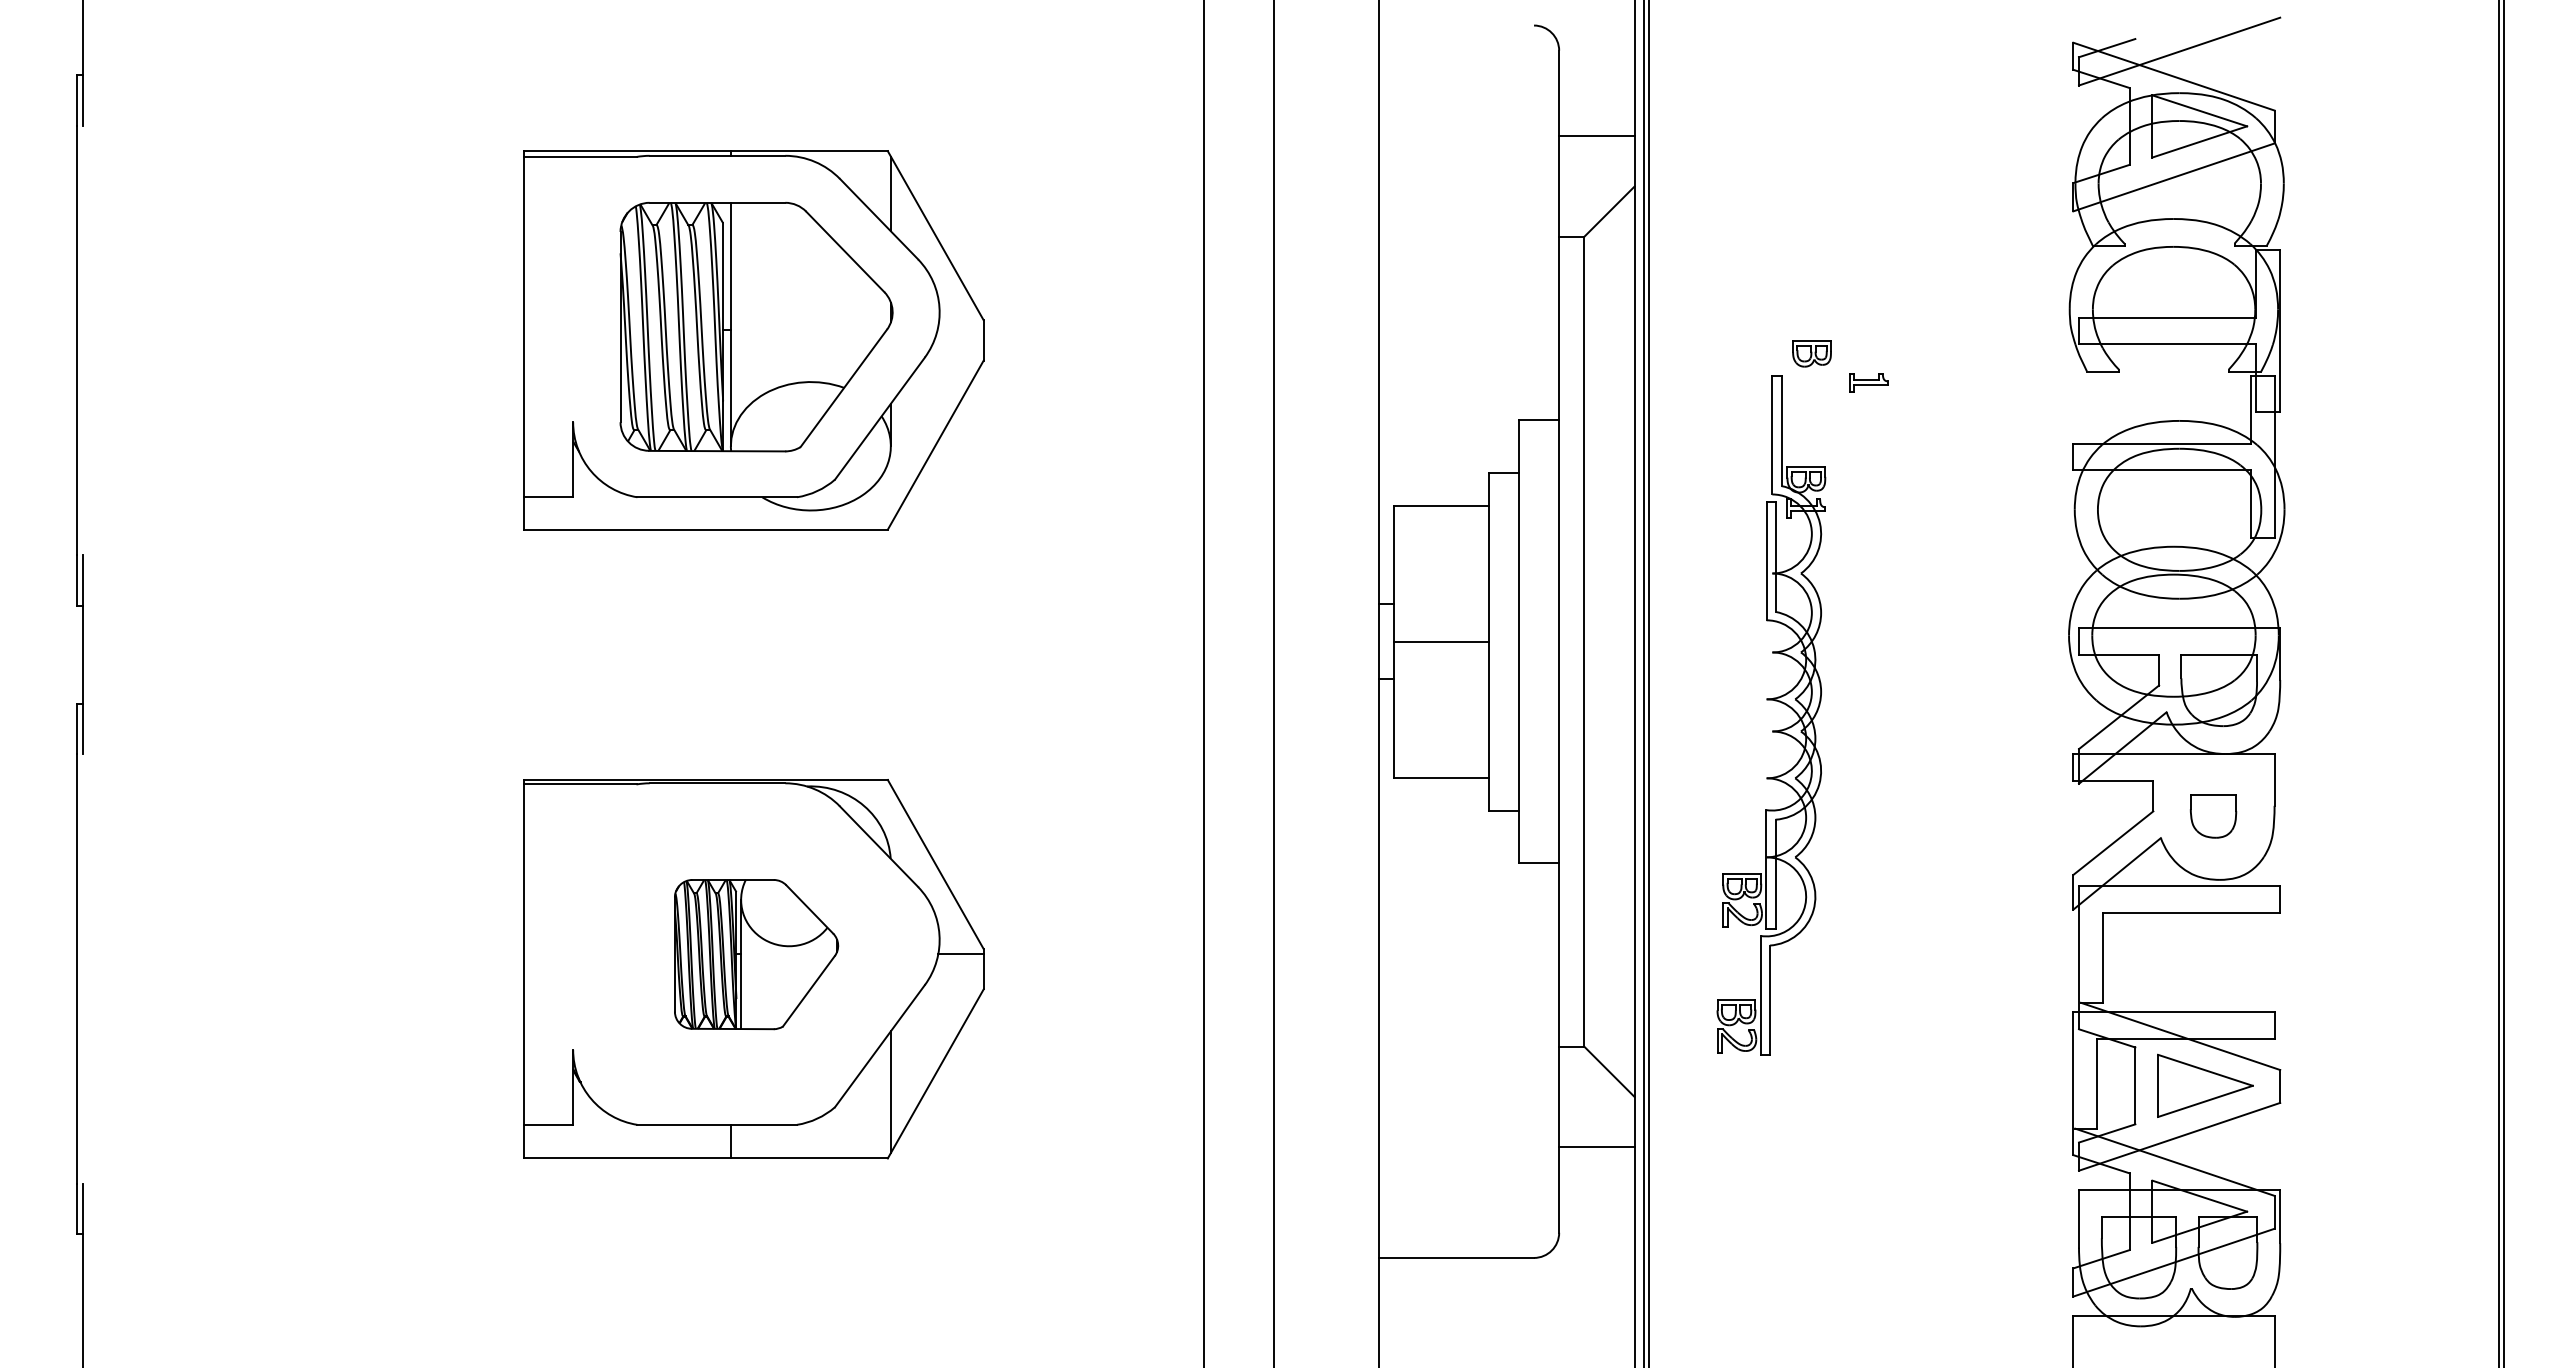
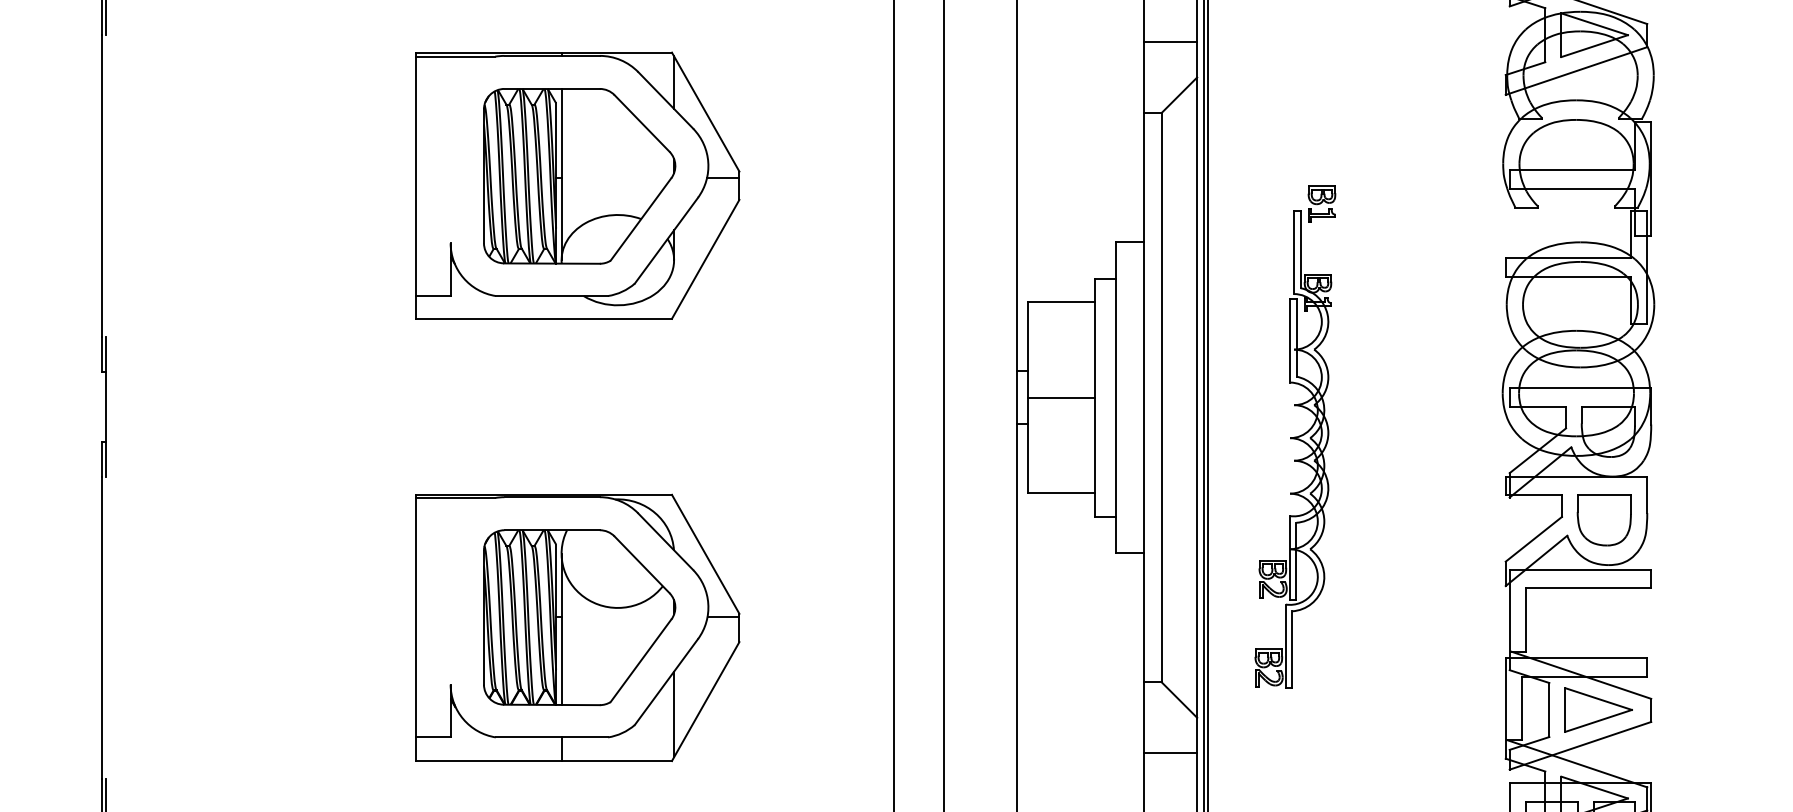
line: (960, 329) -> (723, 178), added
part: (1868, 382) -> (1321, 215), moved
part: (2213, 816) -> (1604, 520), size x1.67
part: (756, 954) -> (579, 617), size x1.67

